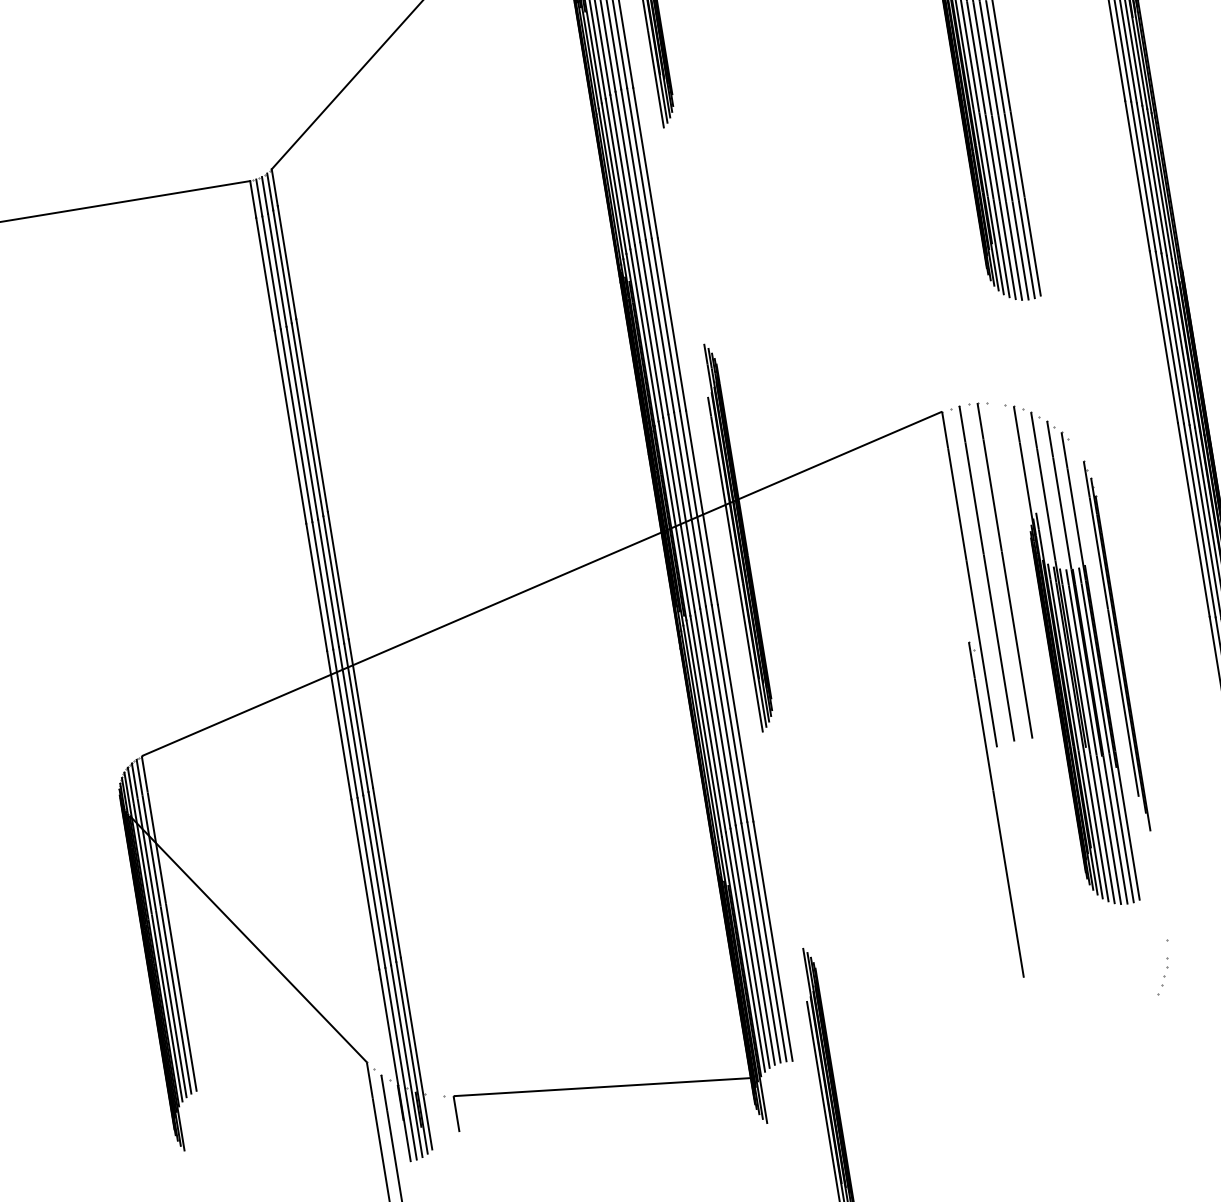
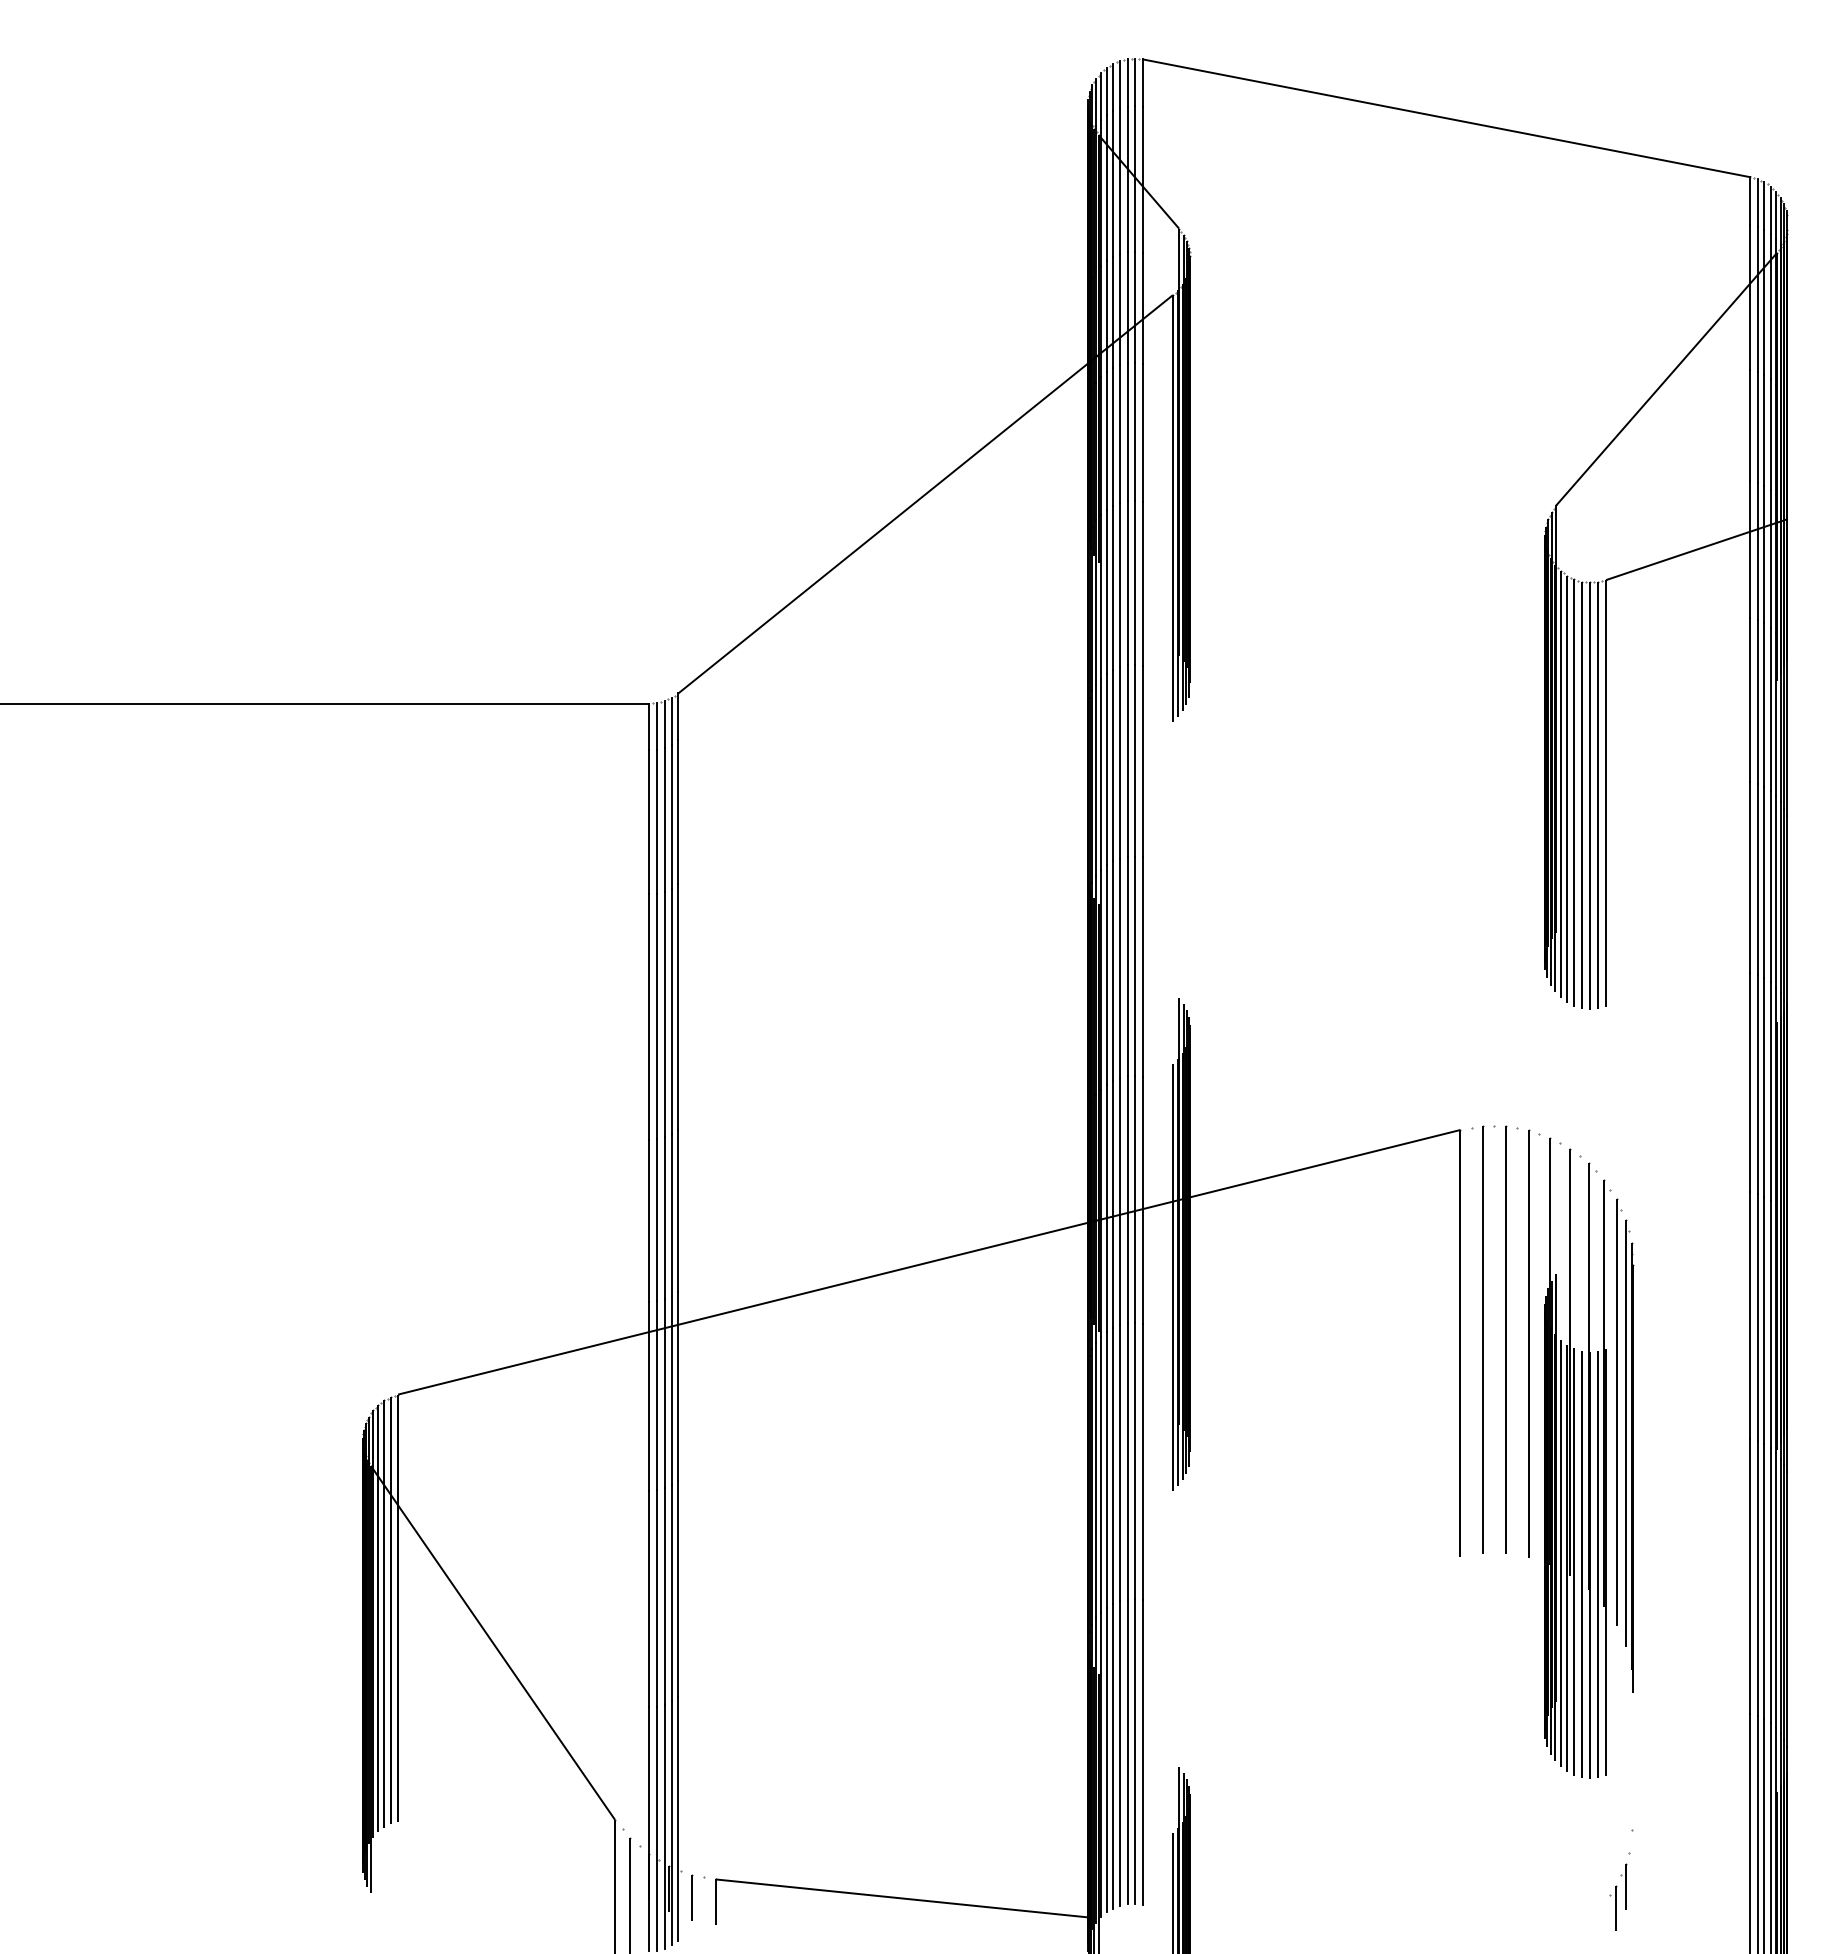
line: (1023, 570) -> (1529, 1343), added
part: (998, 808) -> (1619, 1411), moved
line: (1169, 985) -> (1625, 1887), added
line: (1164, 1003) -> (1616, 1908), added
line: (437, 1113) -> (692, 1897), added

